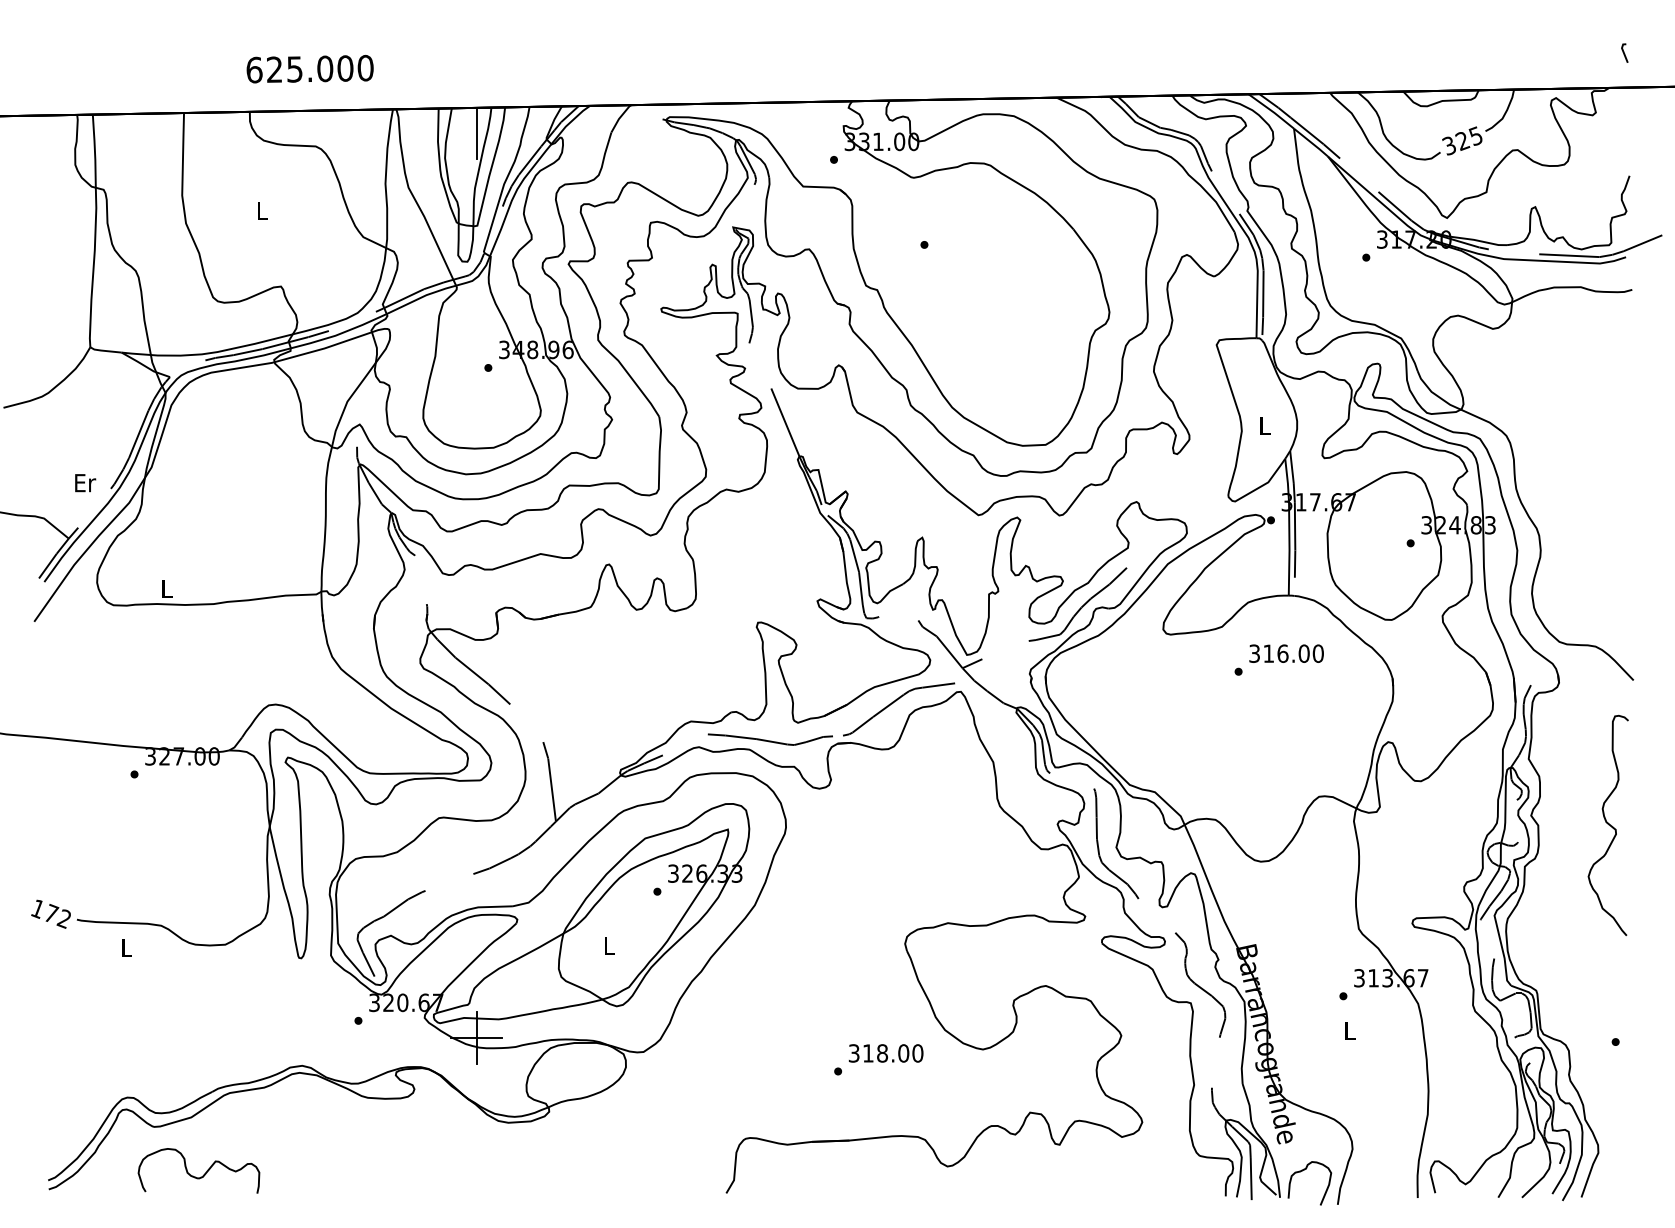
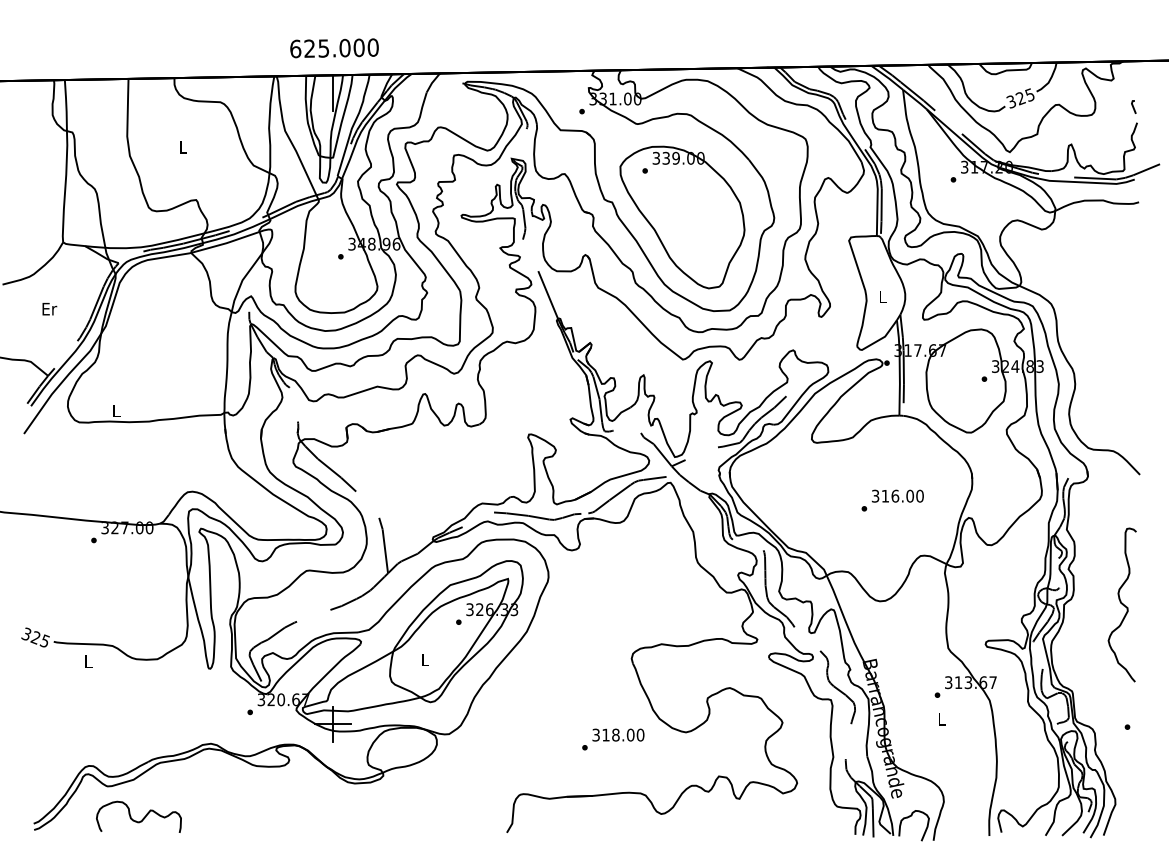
line: (1624, 52) -> (1133, 106), moved
text: (310, 69) -> (334, 48), moved
part: (977, 311) -> (682, 217), added
text: (85, 483) -> (49, 309), moved
text: (1278, 659) -> (892, 500), moved
curve: (1607, 824) -> (1121, 604), moved
text: (50, 913) -> (35, 637), 172 -> 325

